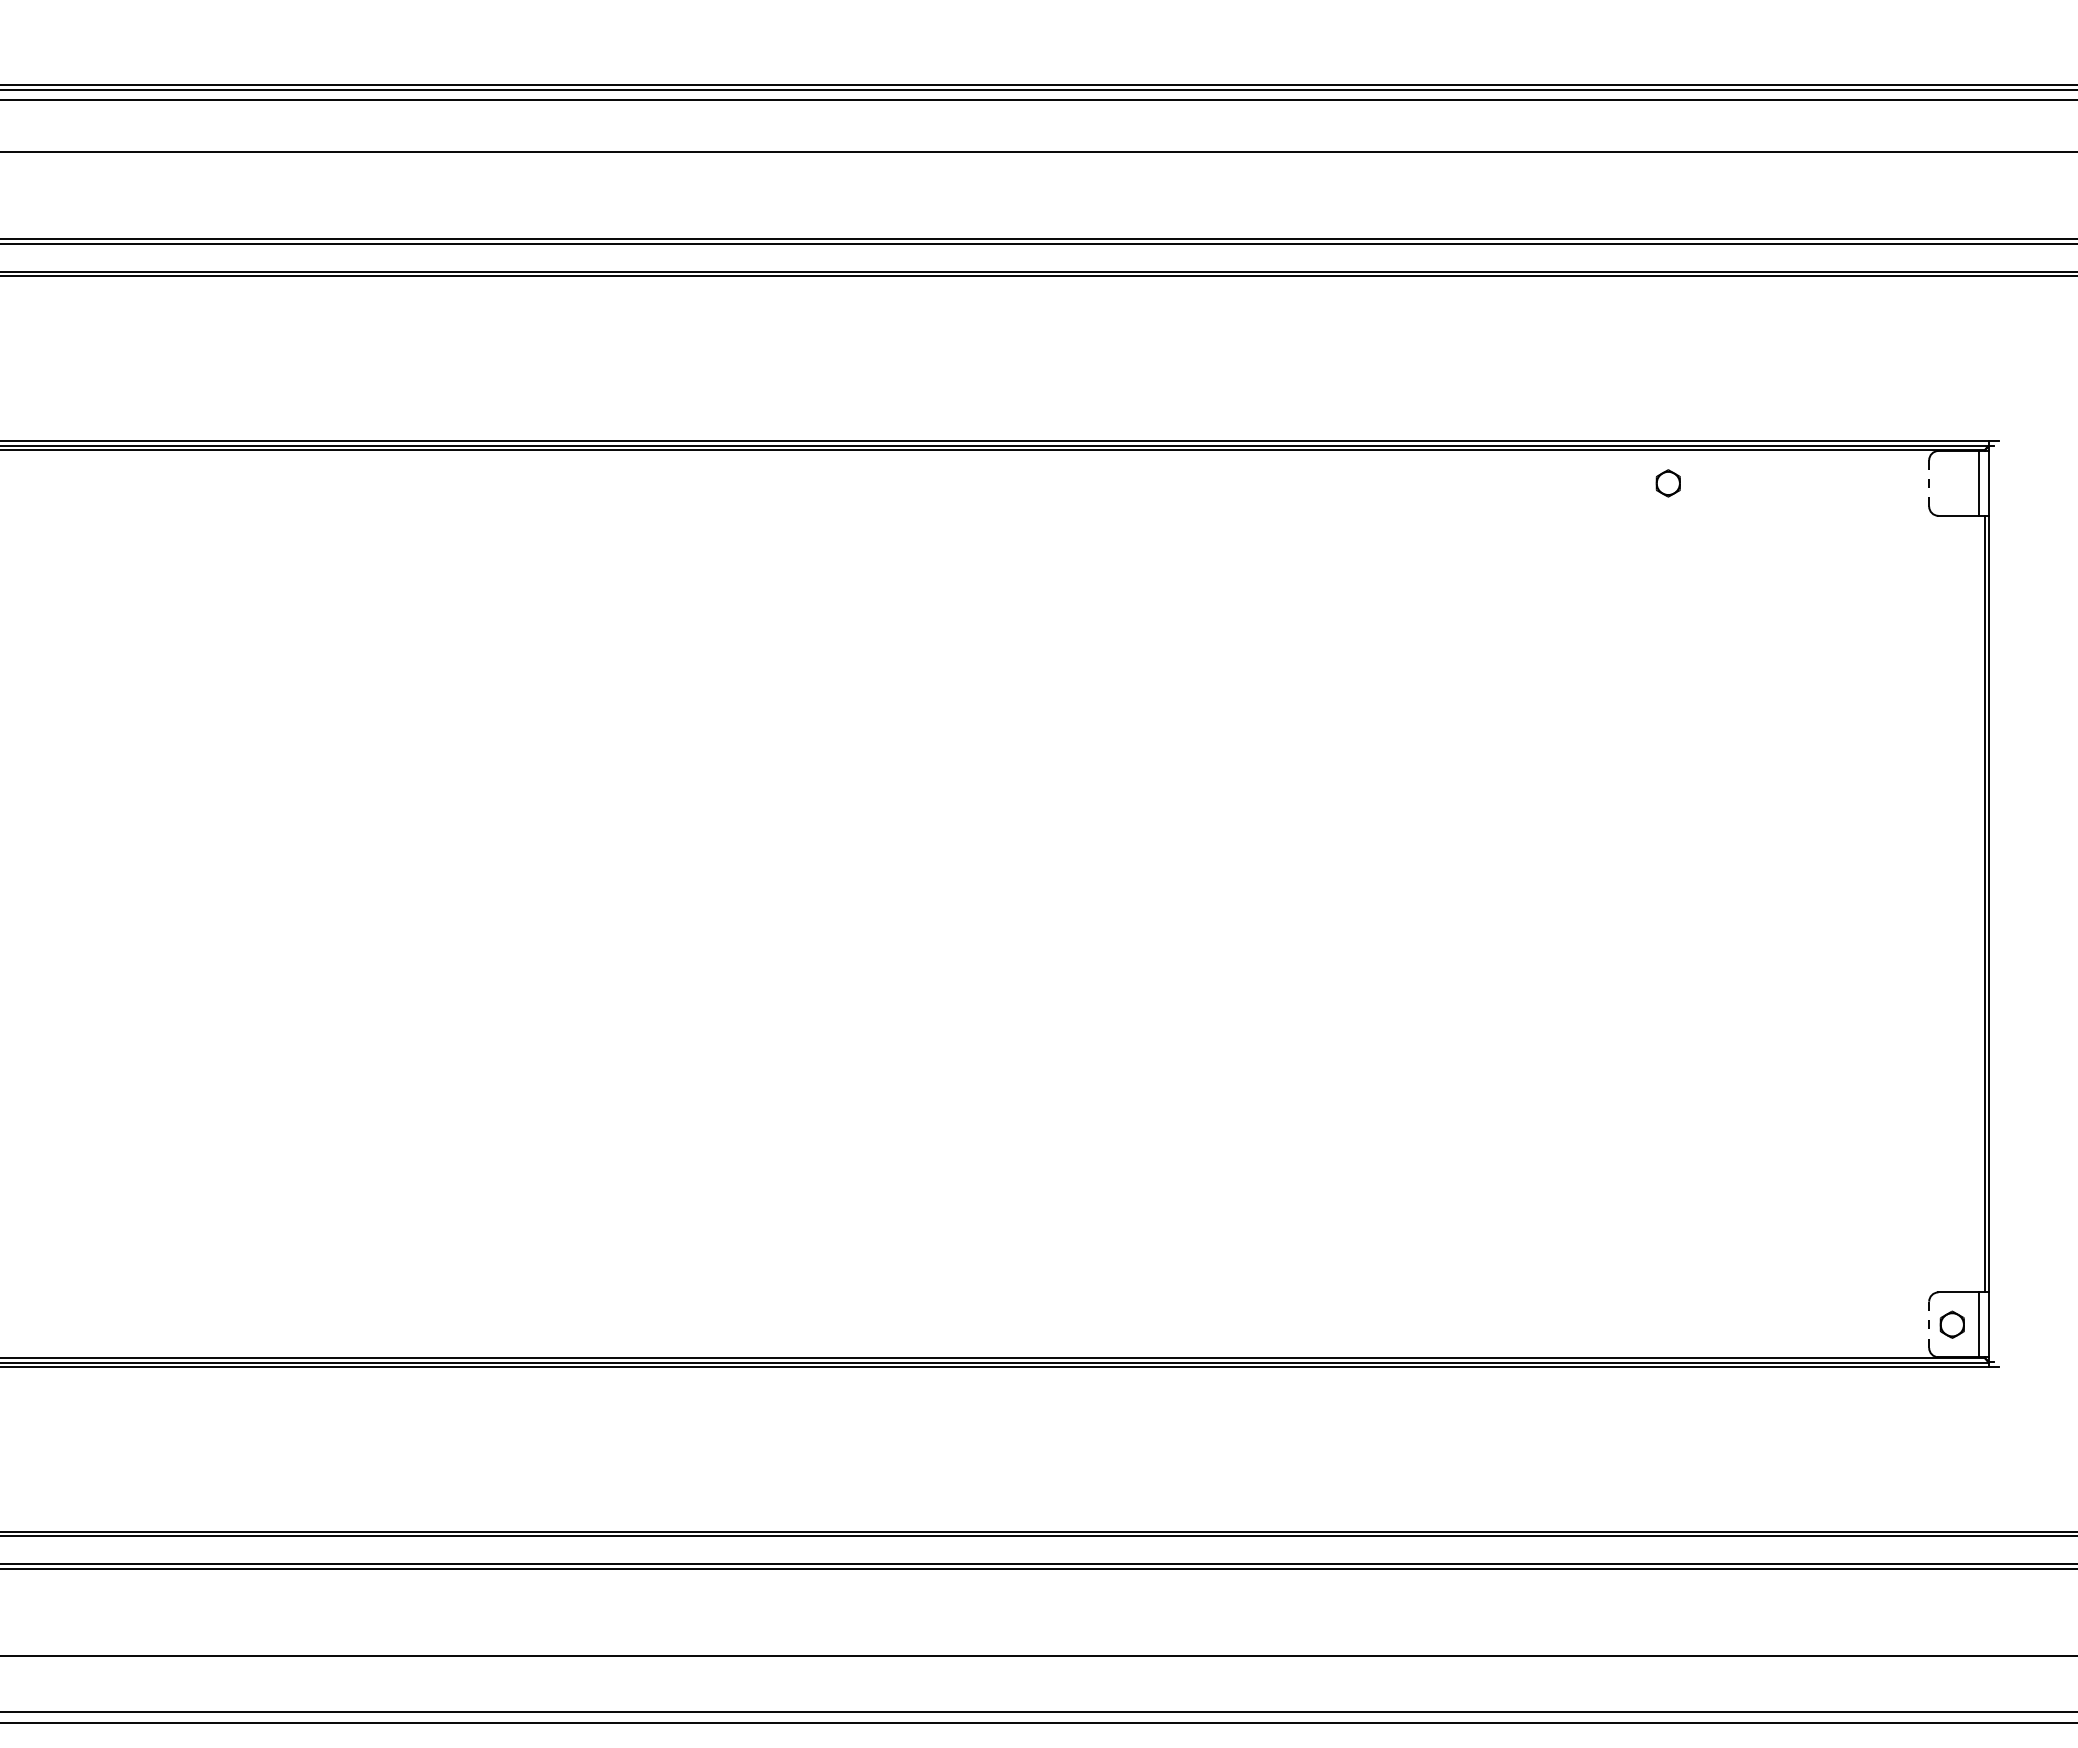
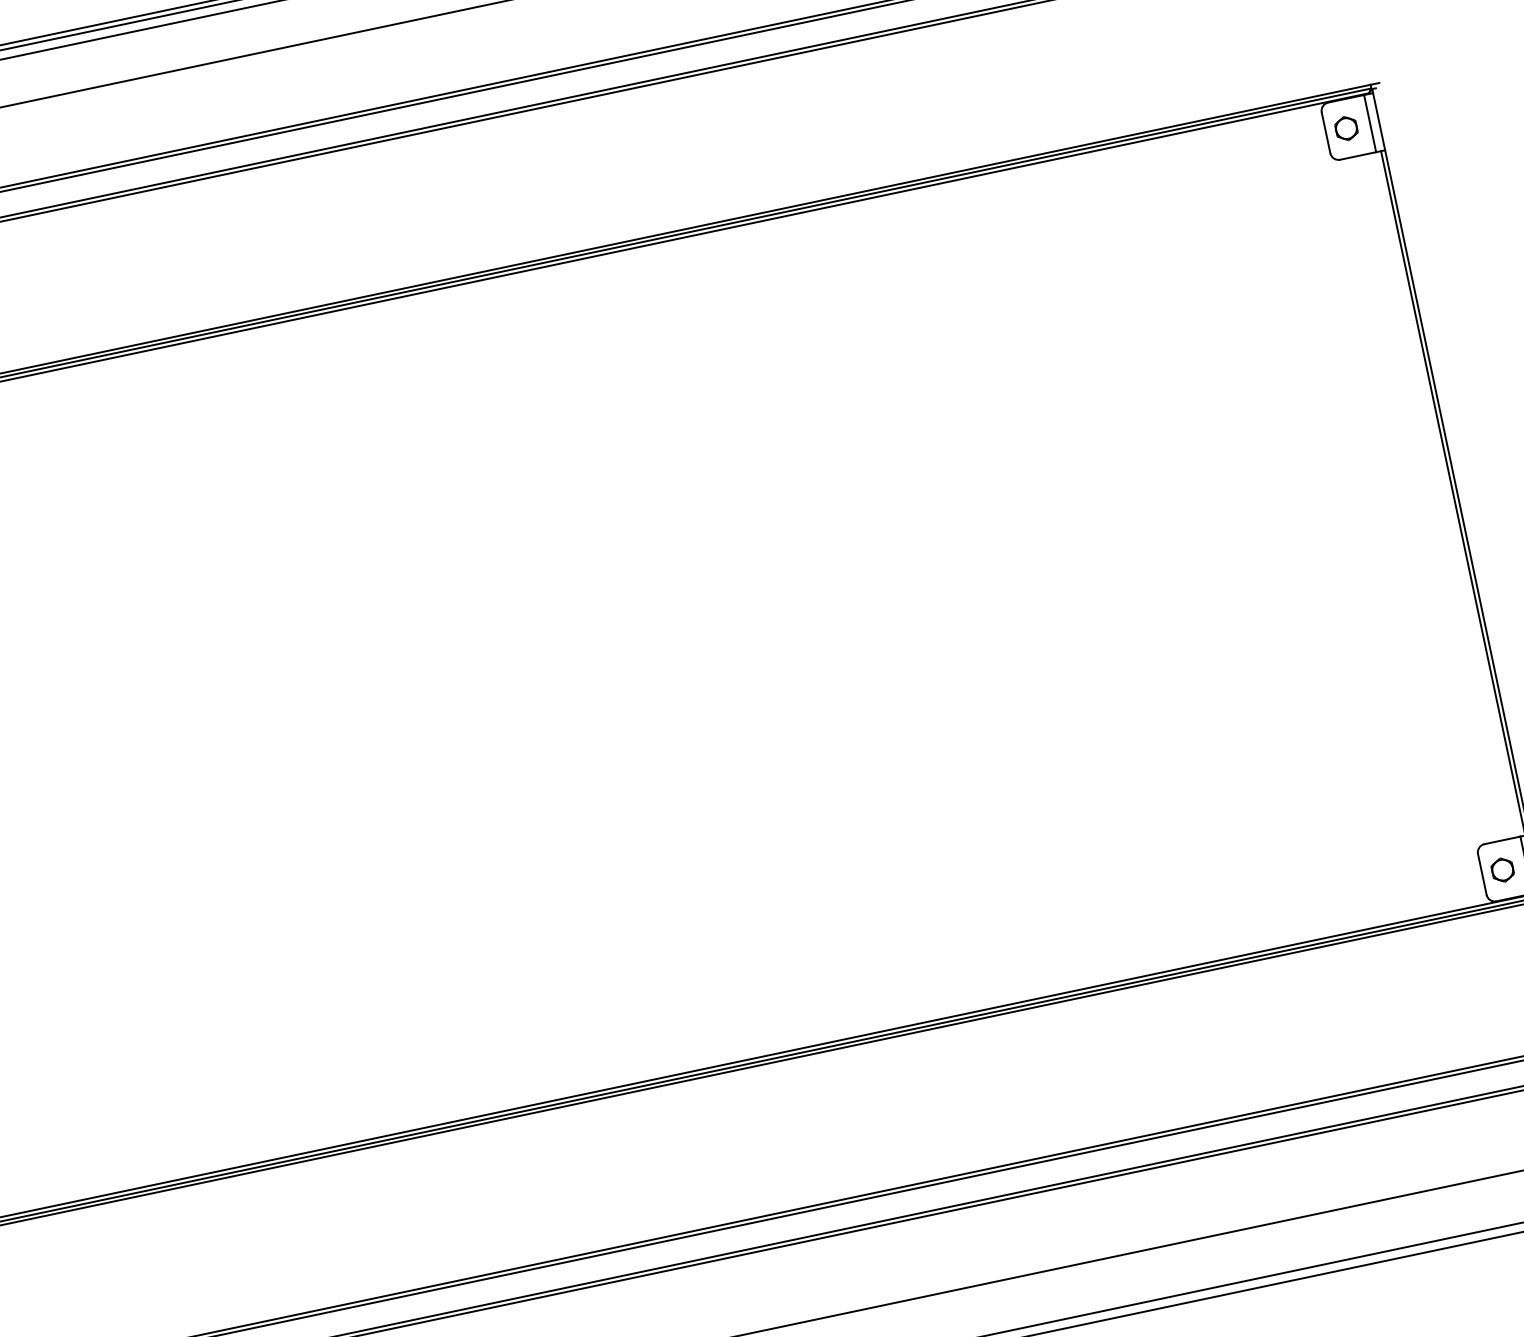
part: (1667, 483) -> (1345, 128), moved
line: (1929, 483) -> (1326, 132), dashed -> solid
line: (1929, 1325) -> (1482, 875), dashed -> solid

